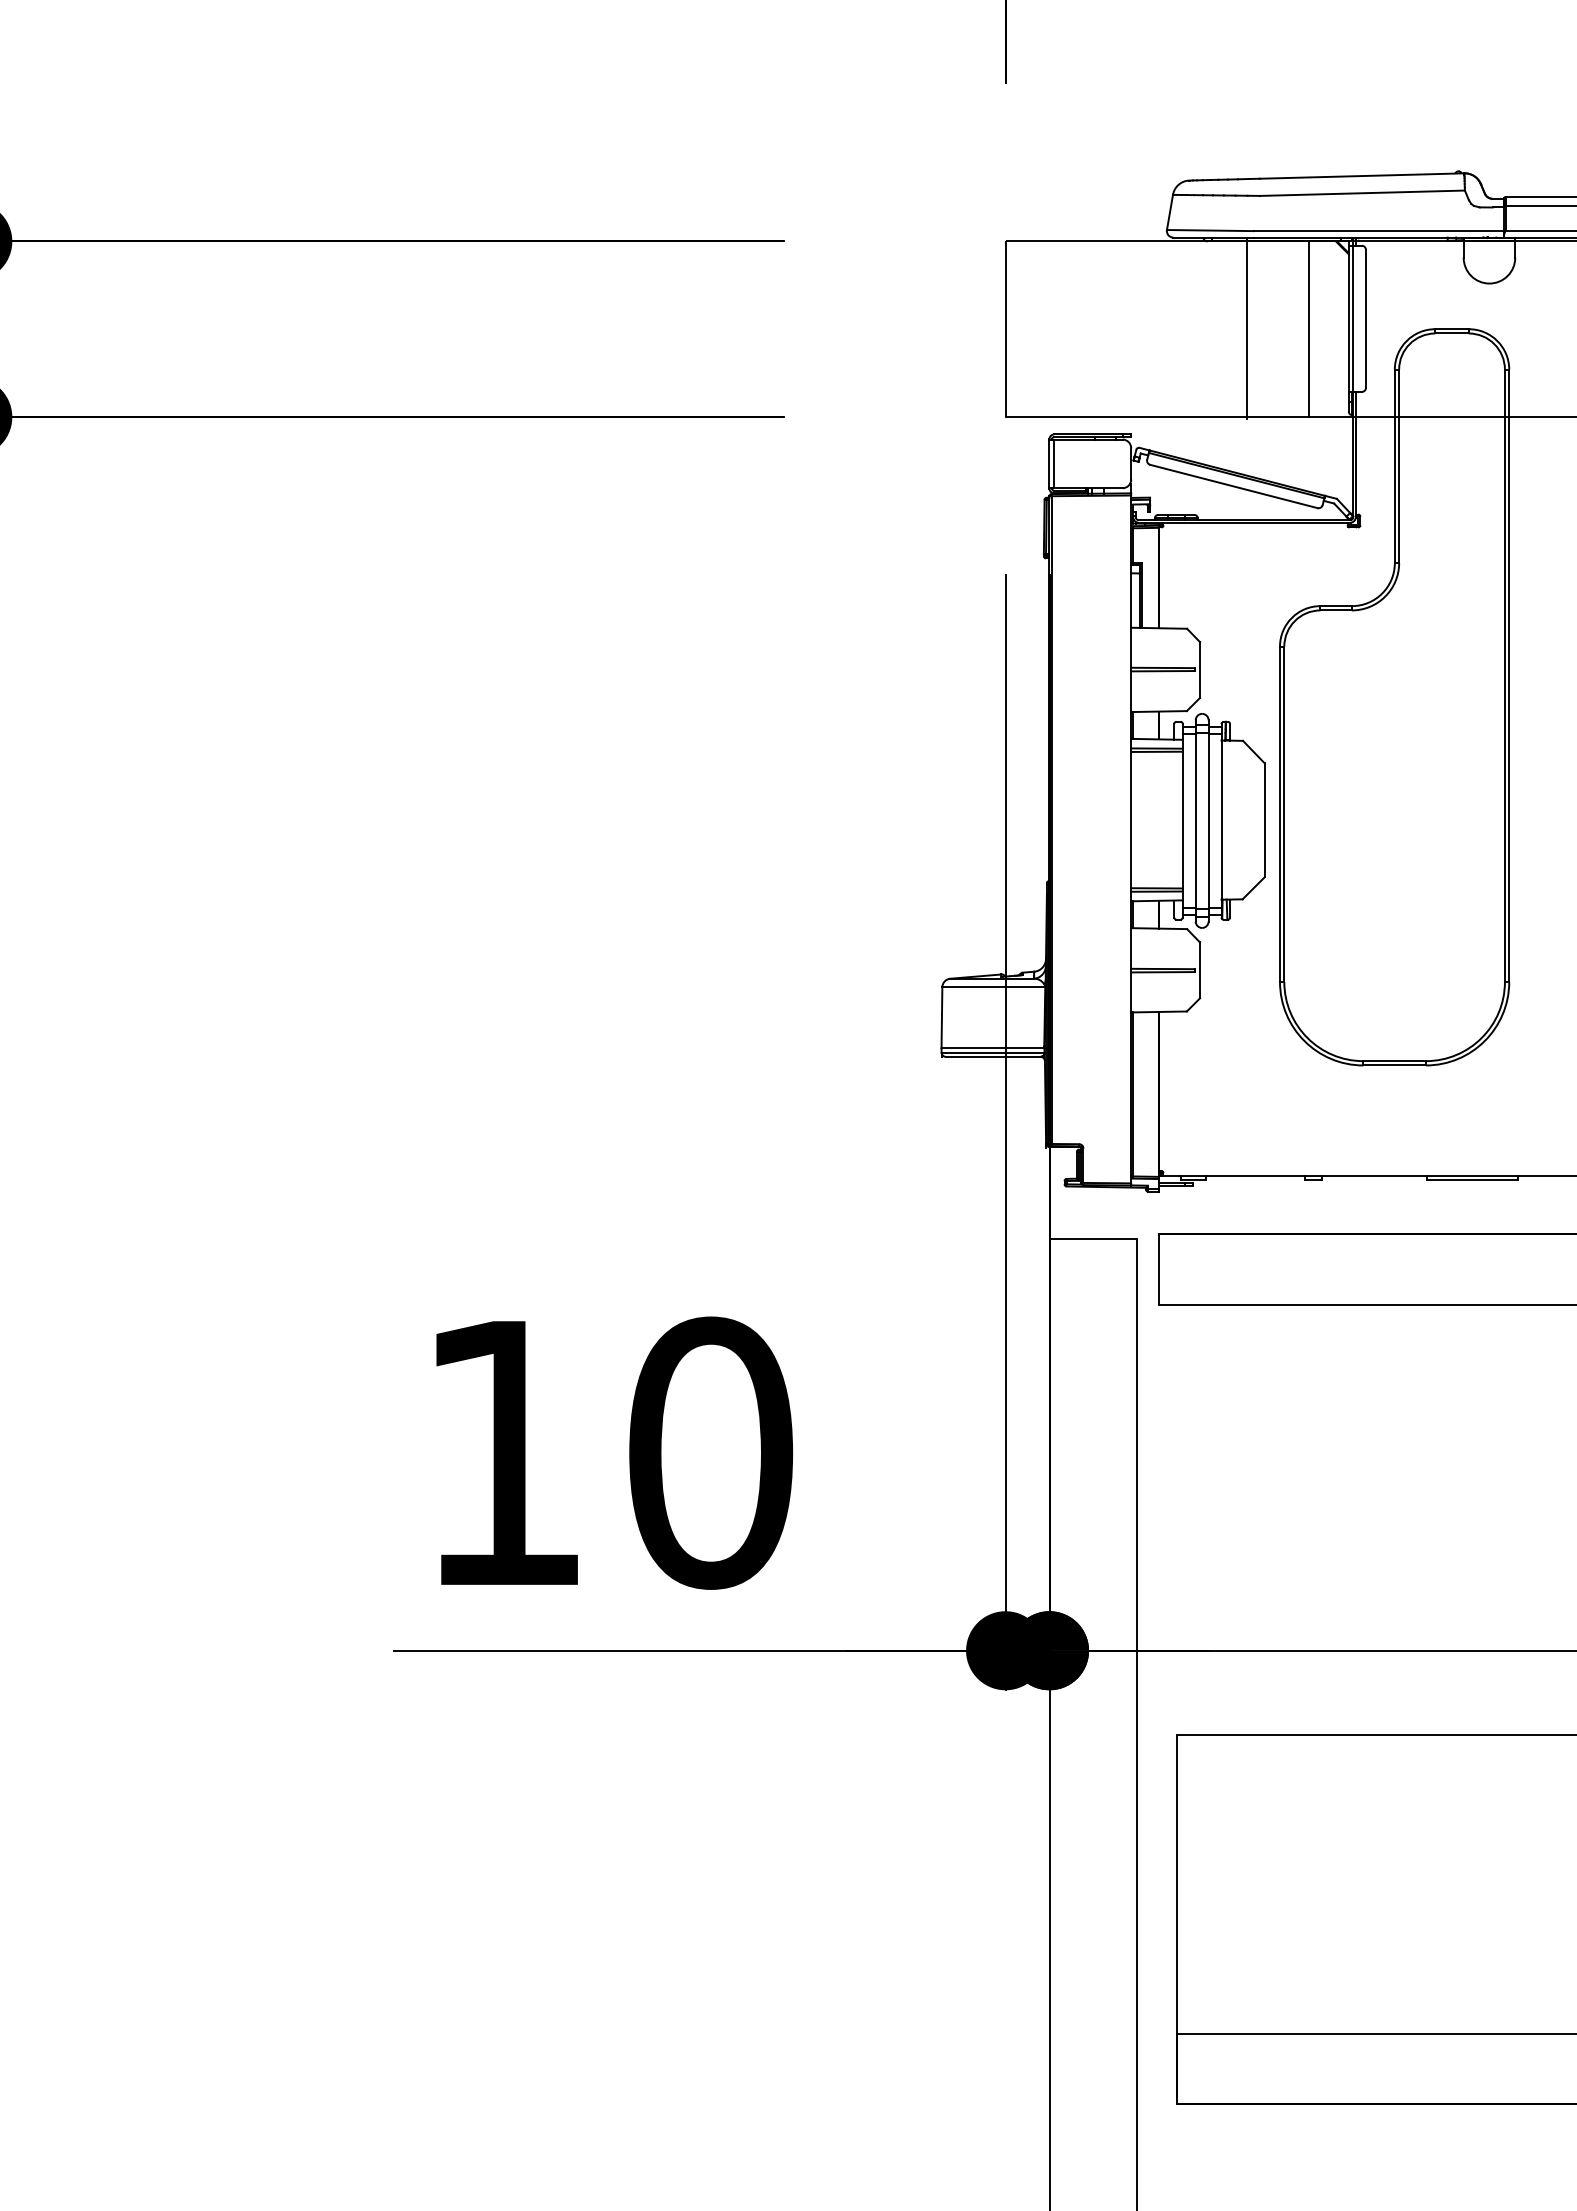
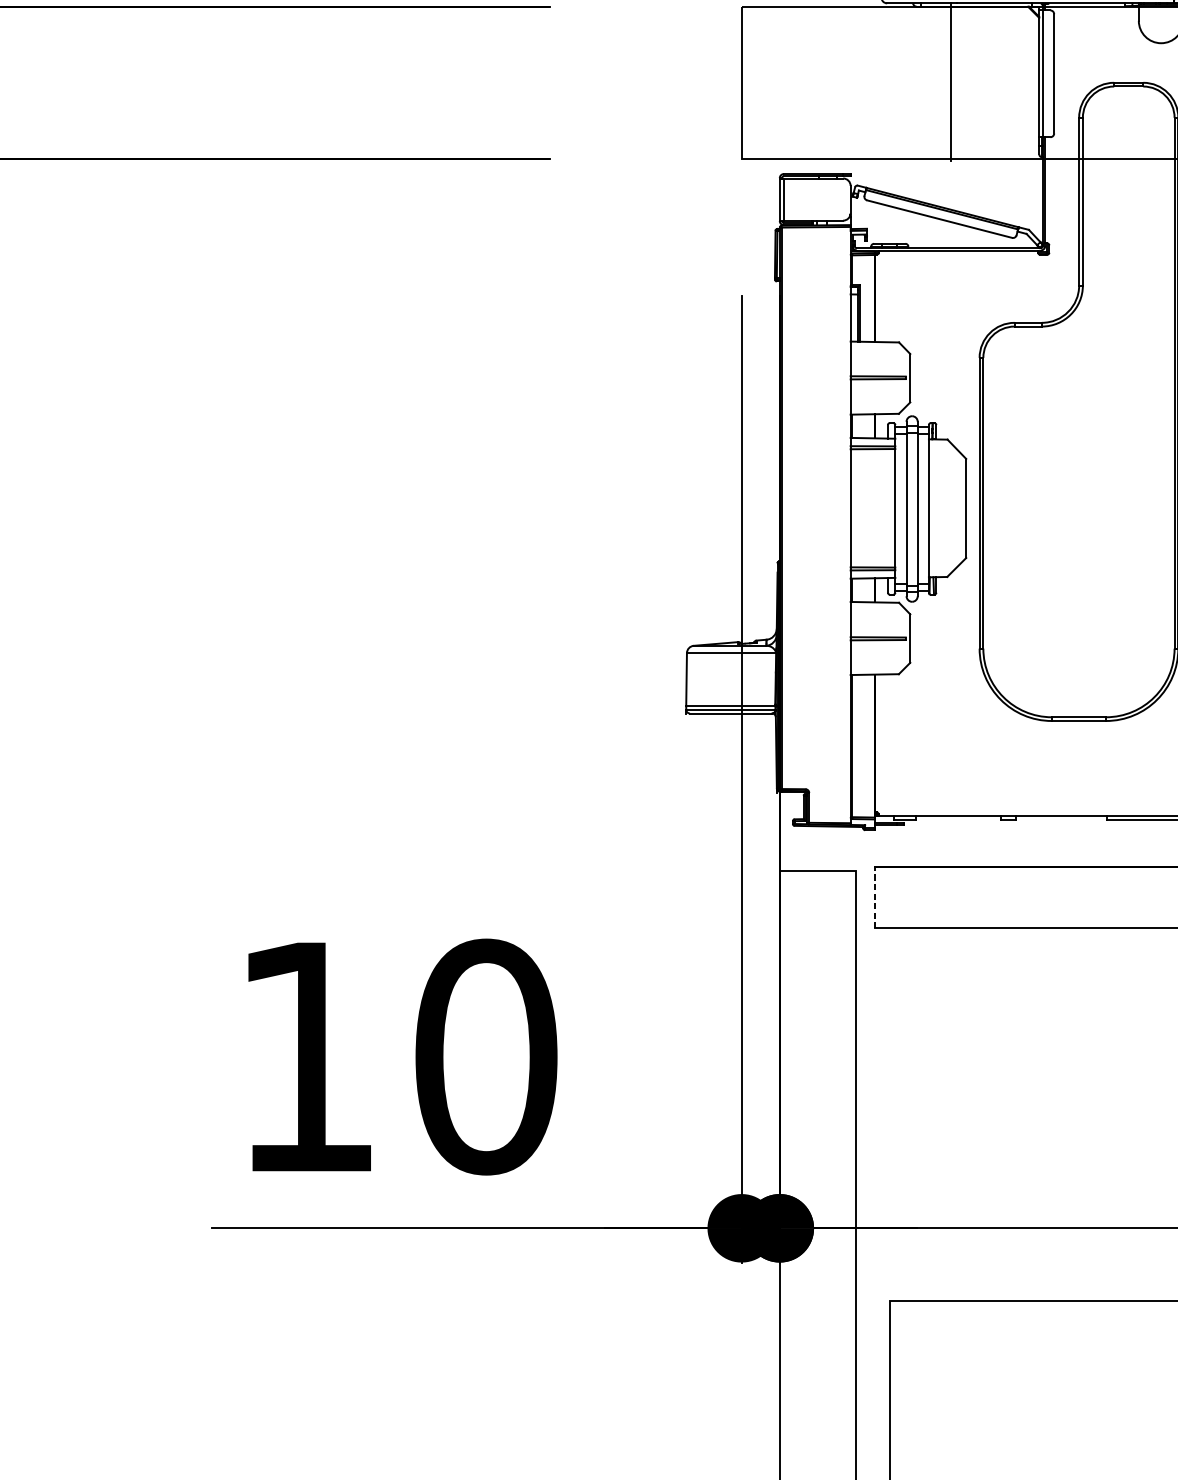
line: (1308, 329) -> (1004, 83), removed
line: (1159, 1268) -> (875, 896), solid -> dashed

